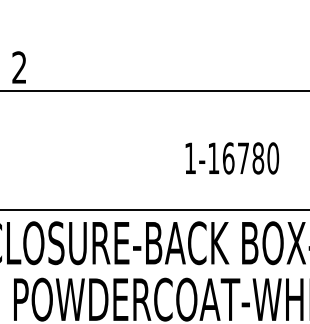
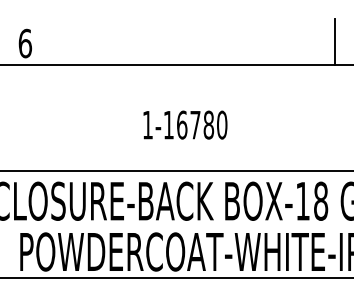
text: (19, 67) -> (25, 43), 2 -> 6
text: (232, 157) -> (185, 124), moved

